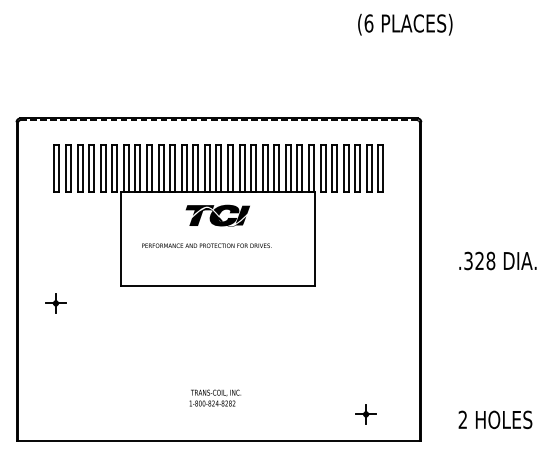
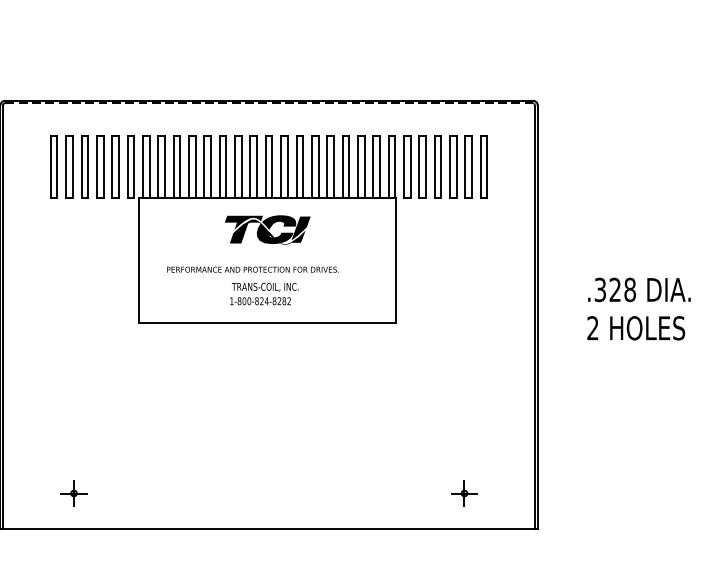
part: (55, 303) -> (73, 493), moved
text: (215, 397) -> (264, 293), moved
text: (495, 419) -> (636, 327), moved

